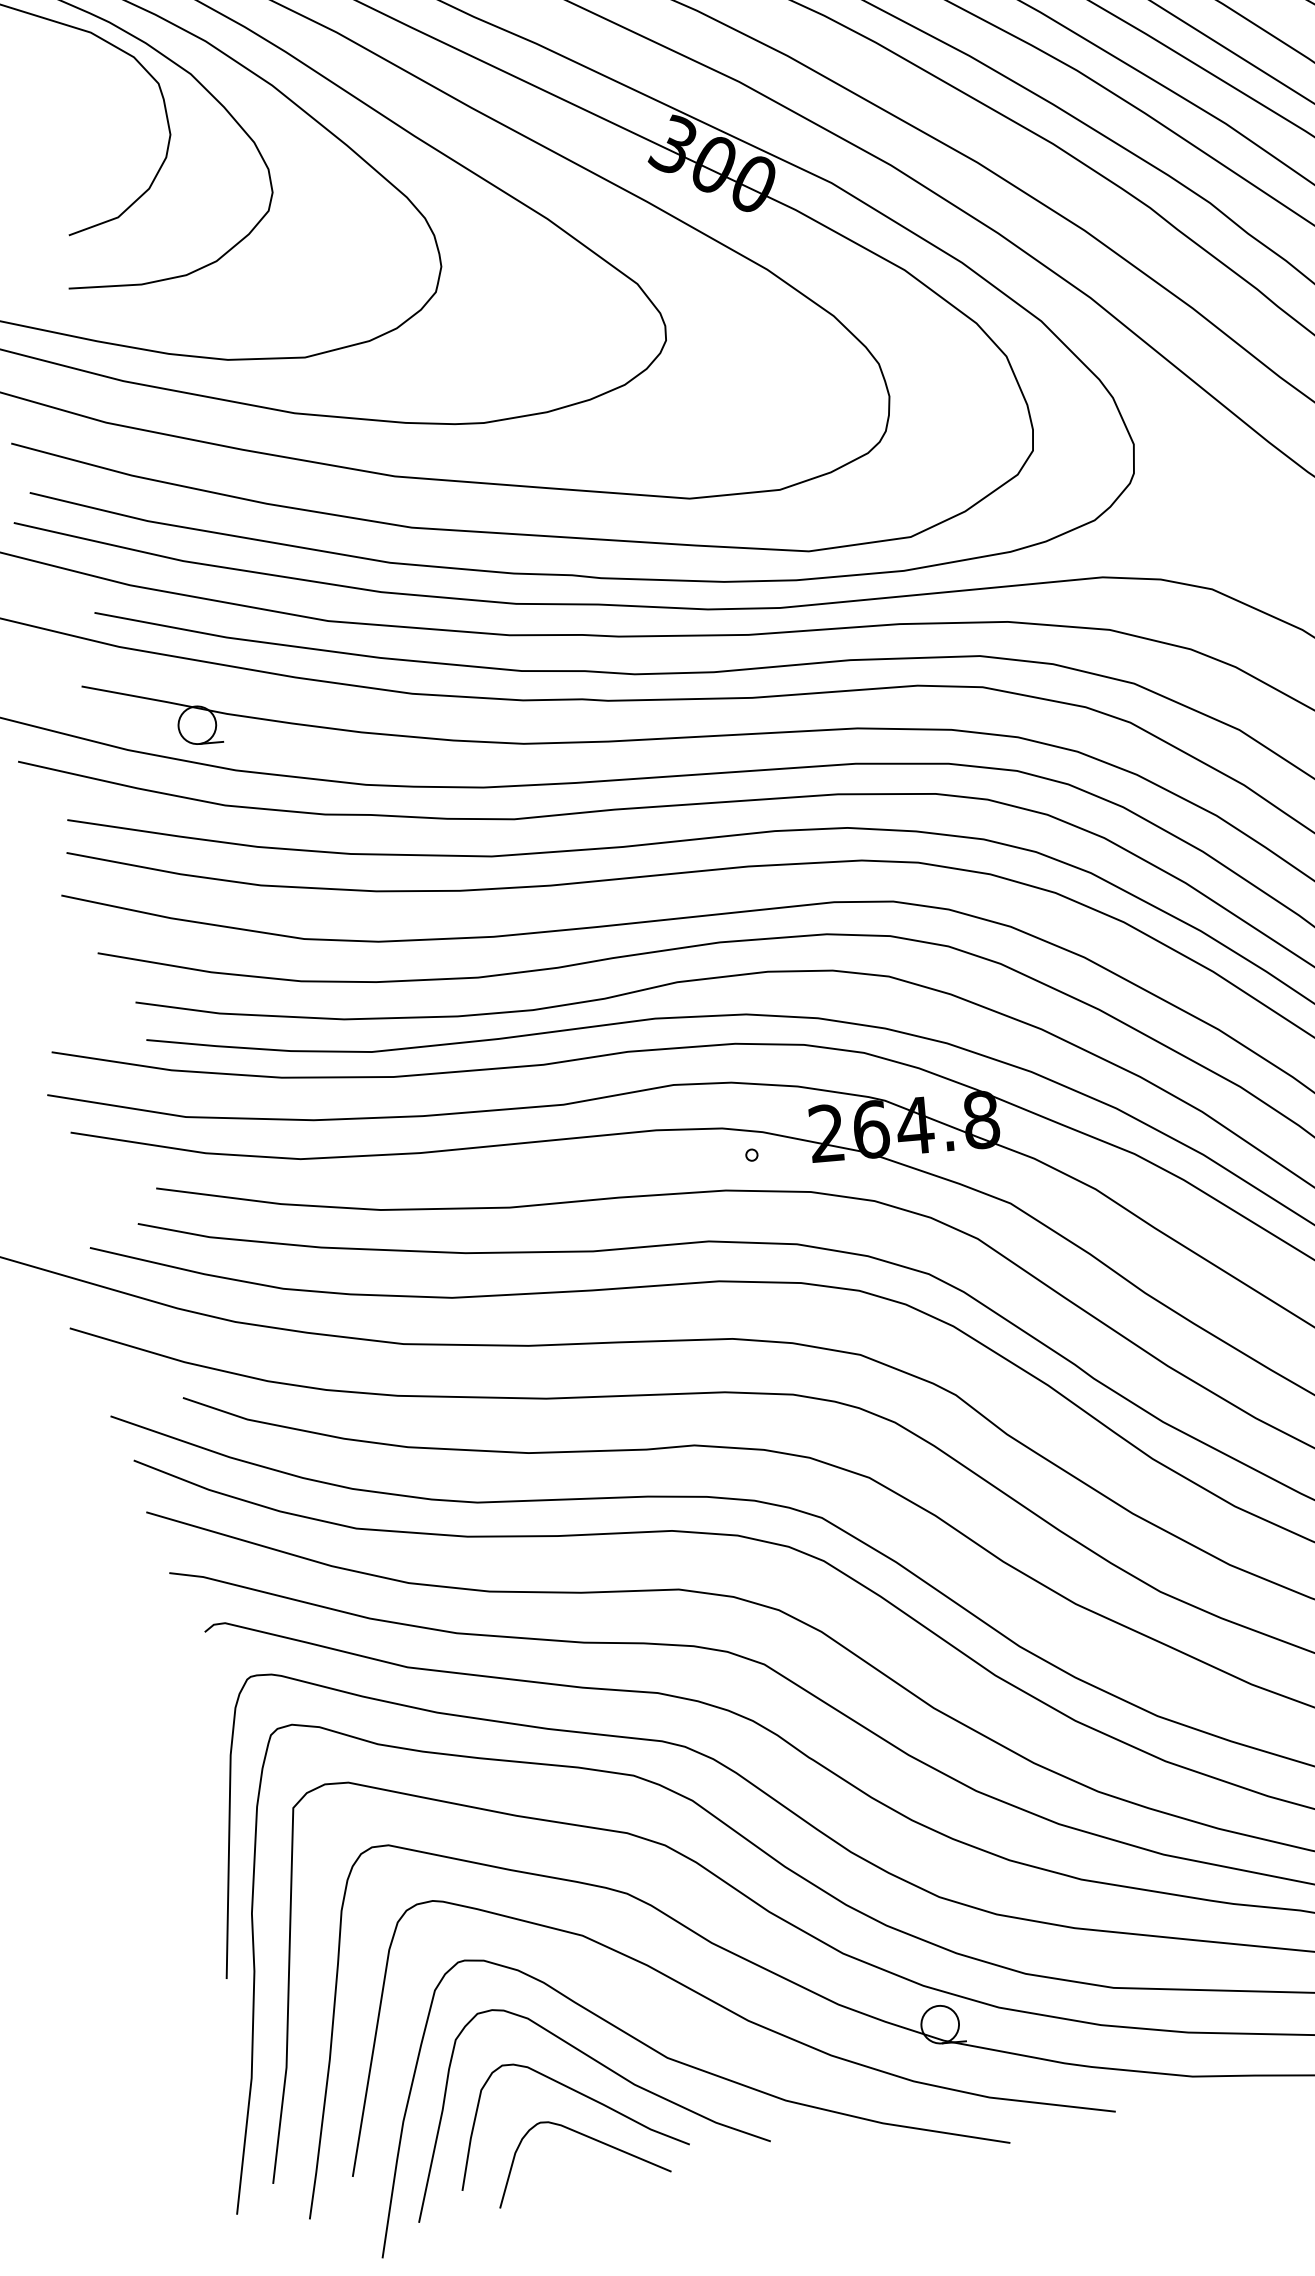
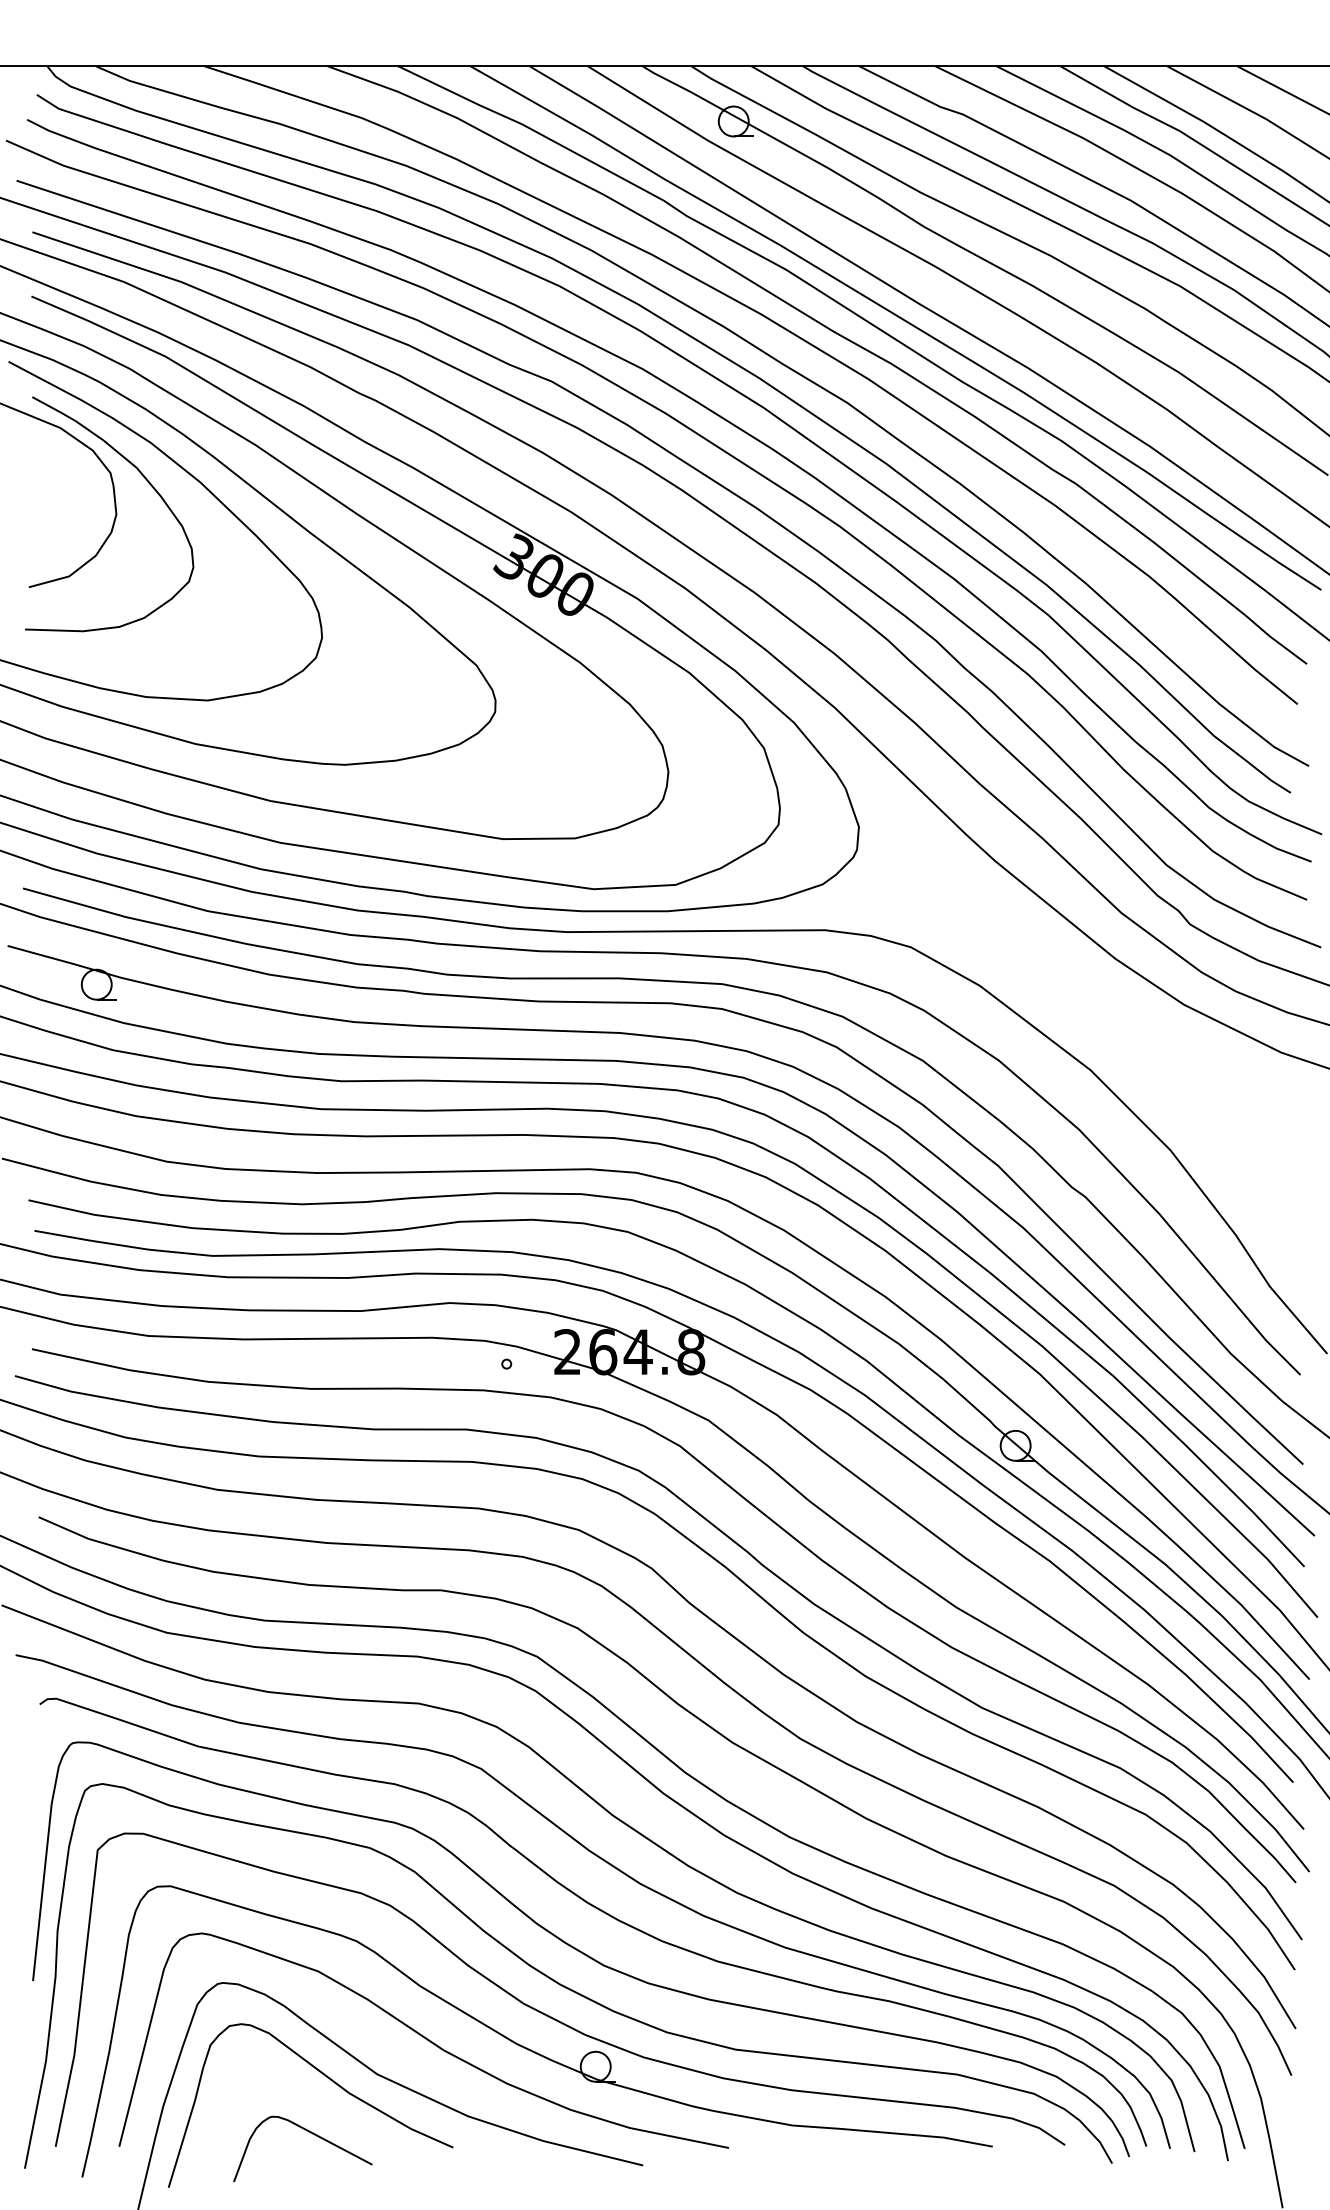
curve: (584, 2097) -> (308, 2099), removed

